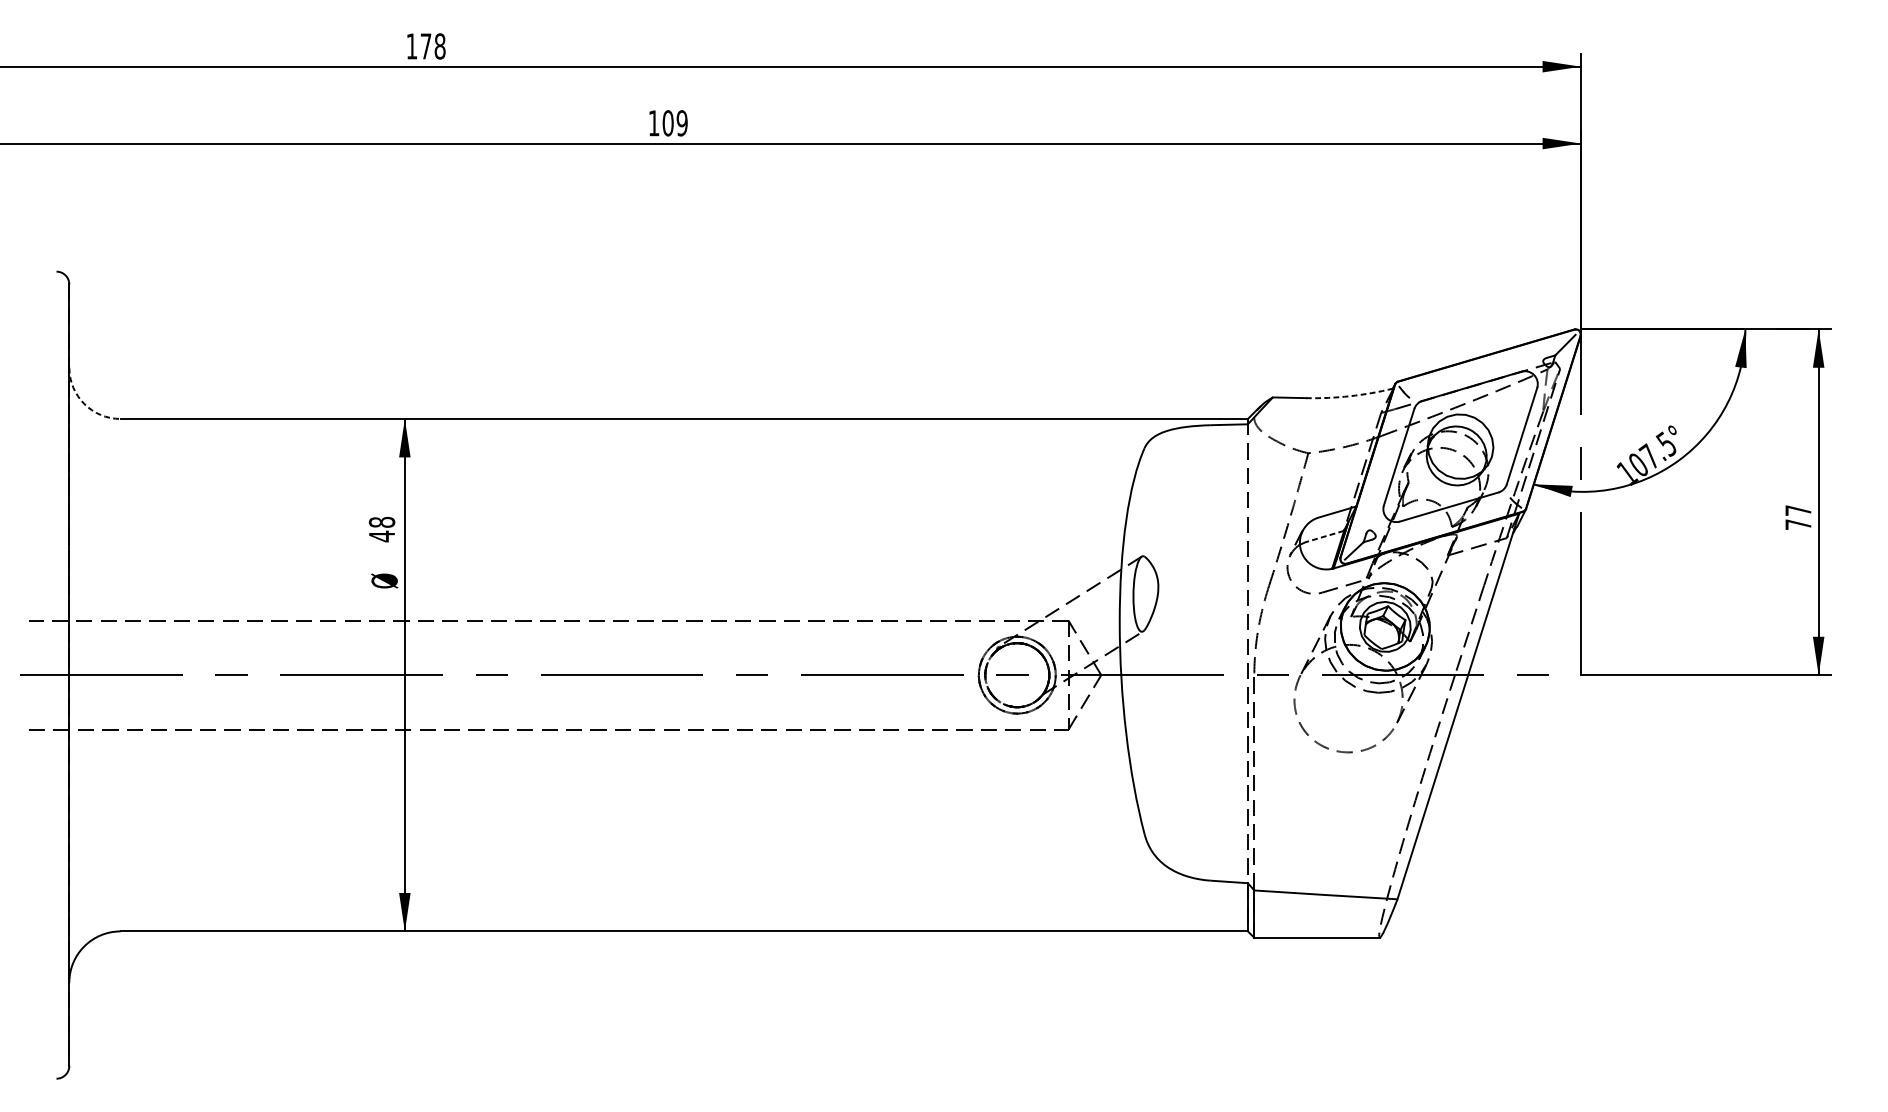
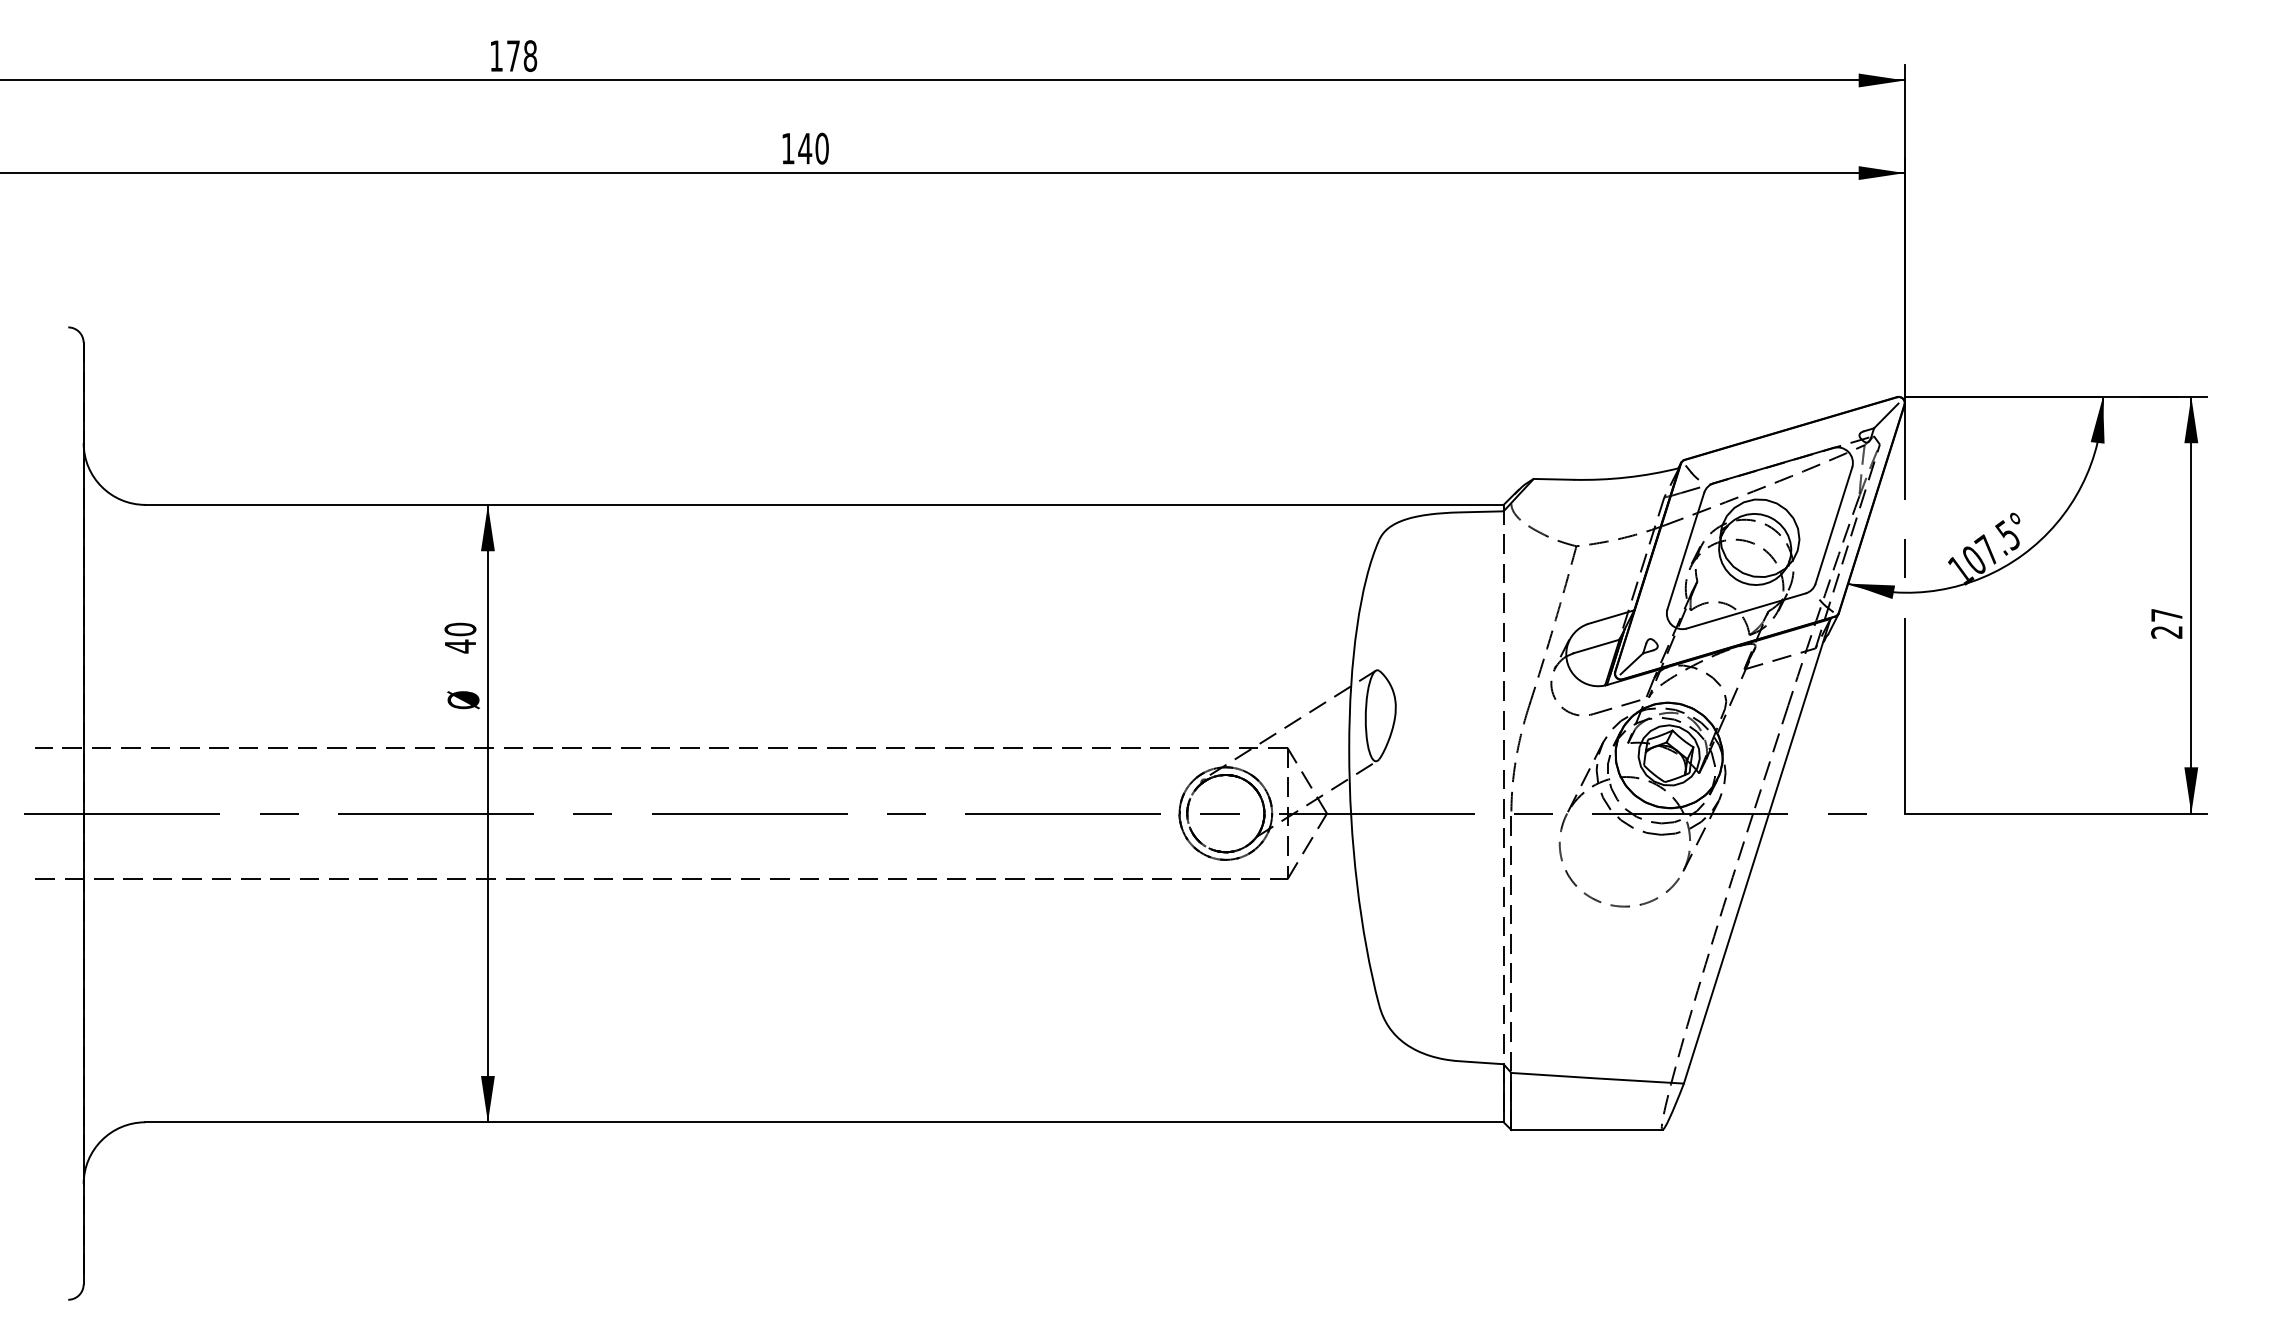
text: (675, 123) -> (813, 148), 109 -> 140
arc: (1349, 396) -> (1626, 477), dashed -> solid
arc: (84, 403) -> (101, 486), dashed -> solid
text: (382, 522) -> (460, 629), 48 -> 40
text: (1798, 524) -> (2166, 632), 77 -> 27
line: (1324, 536) -> (1596, 646), dashed -> solid

